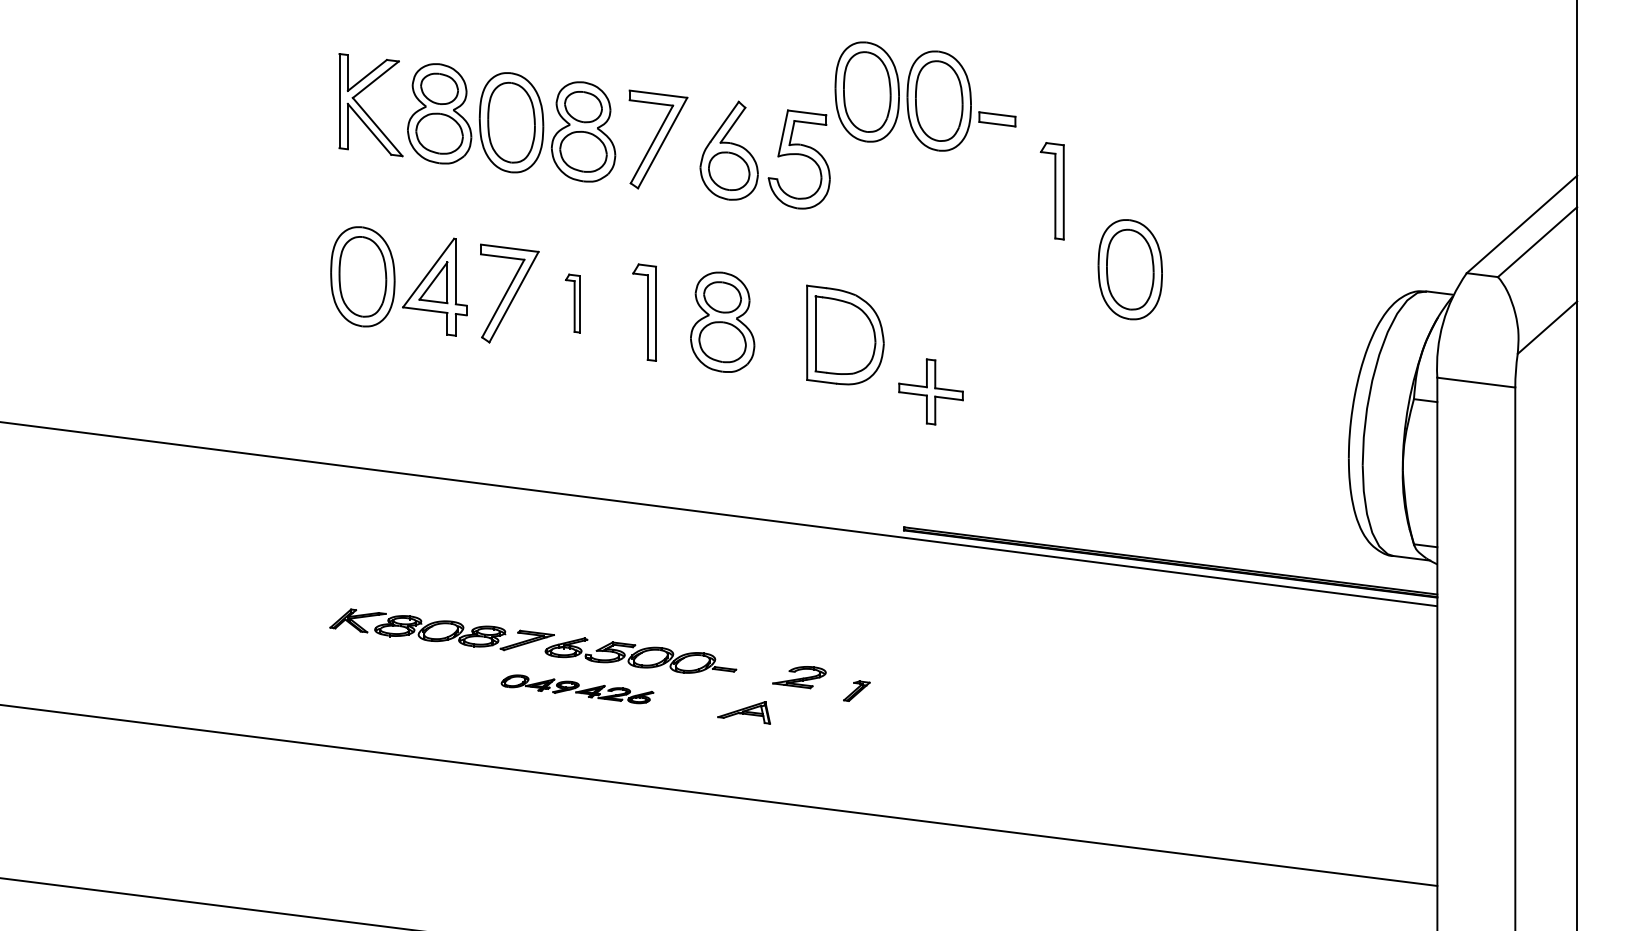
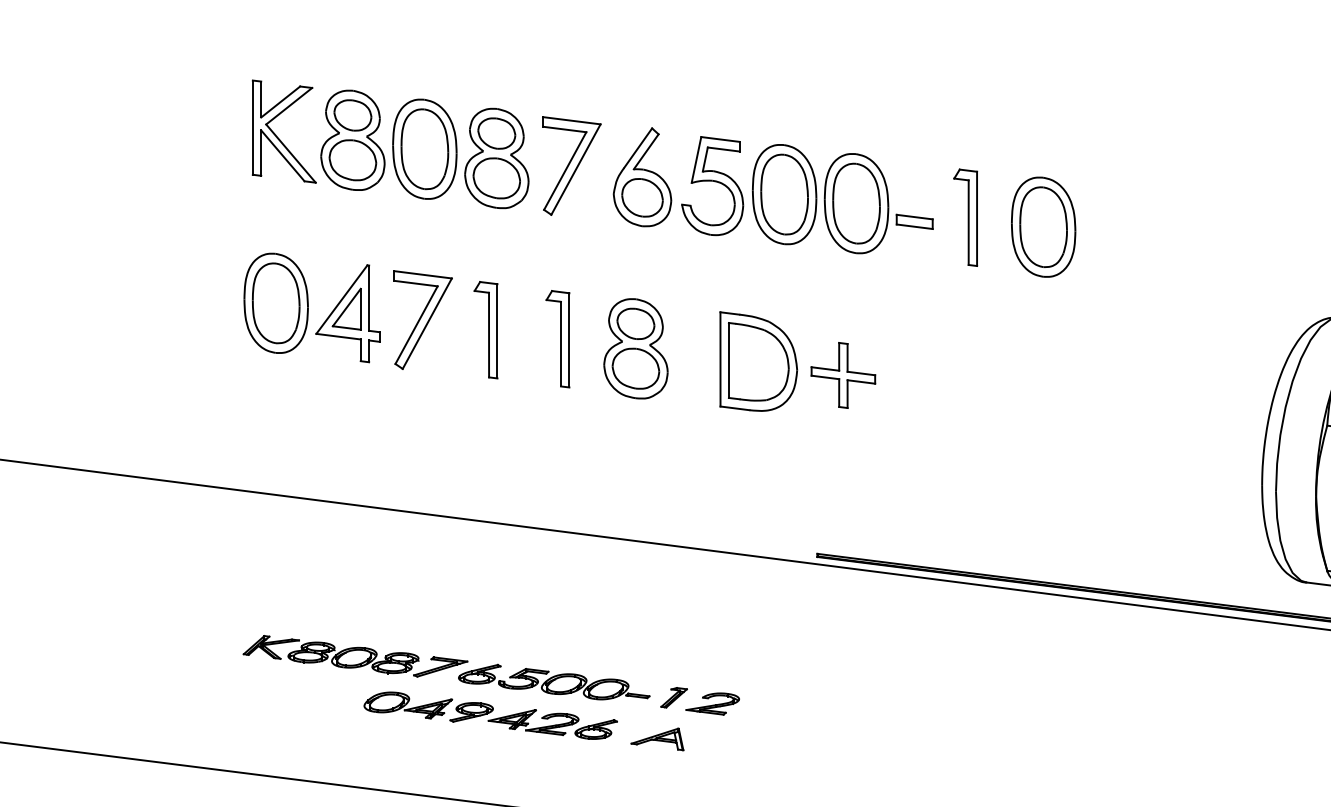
part: (925, 96) -> (842, 199), moved
part: (1129, 269) -> (1042, 227), moved
part: (572, 303) -> (485, 330), size x1.67
part: (930, 391) -> (842, 375), moved
part: (577, 689) -> (490, 716), size x1.67
part: (856, 690) -> (673, 697), moved

